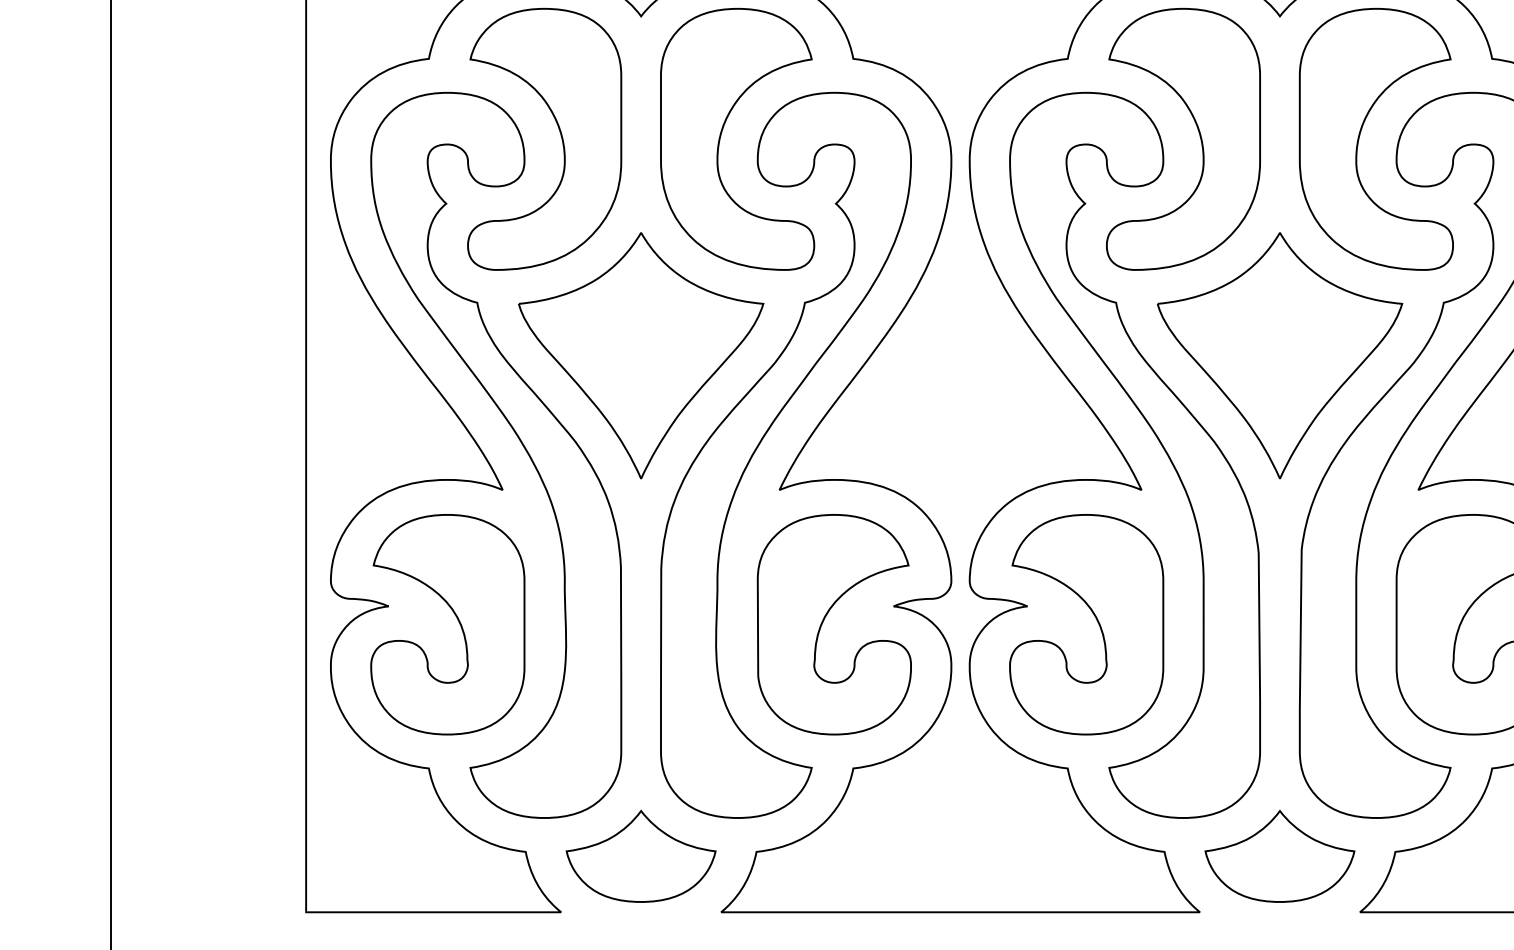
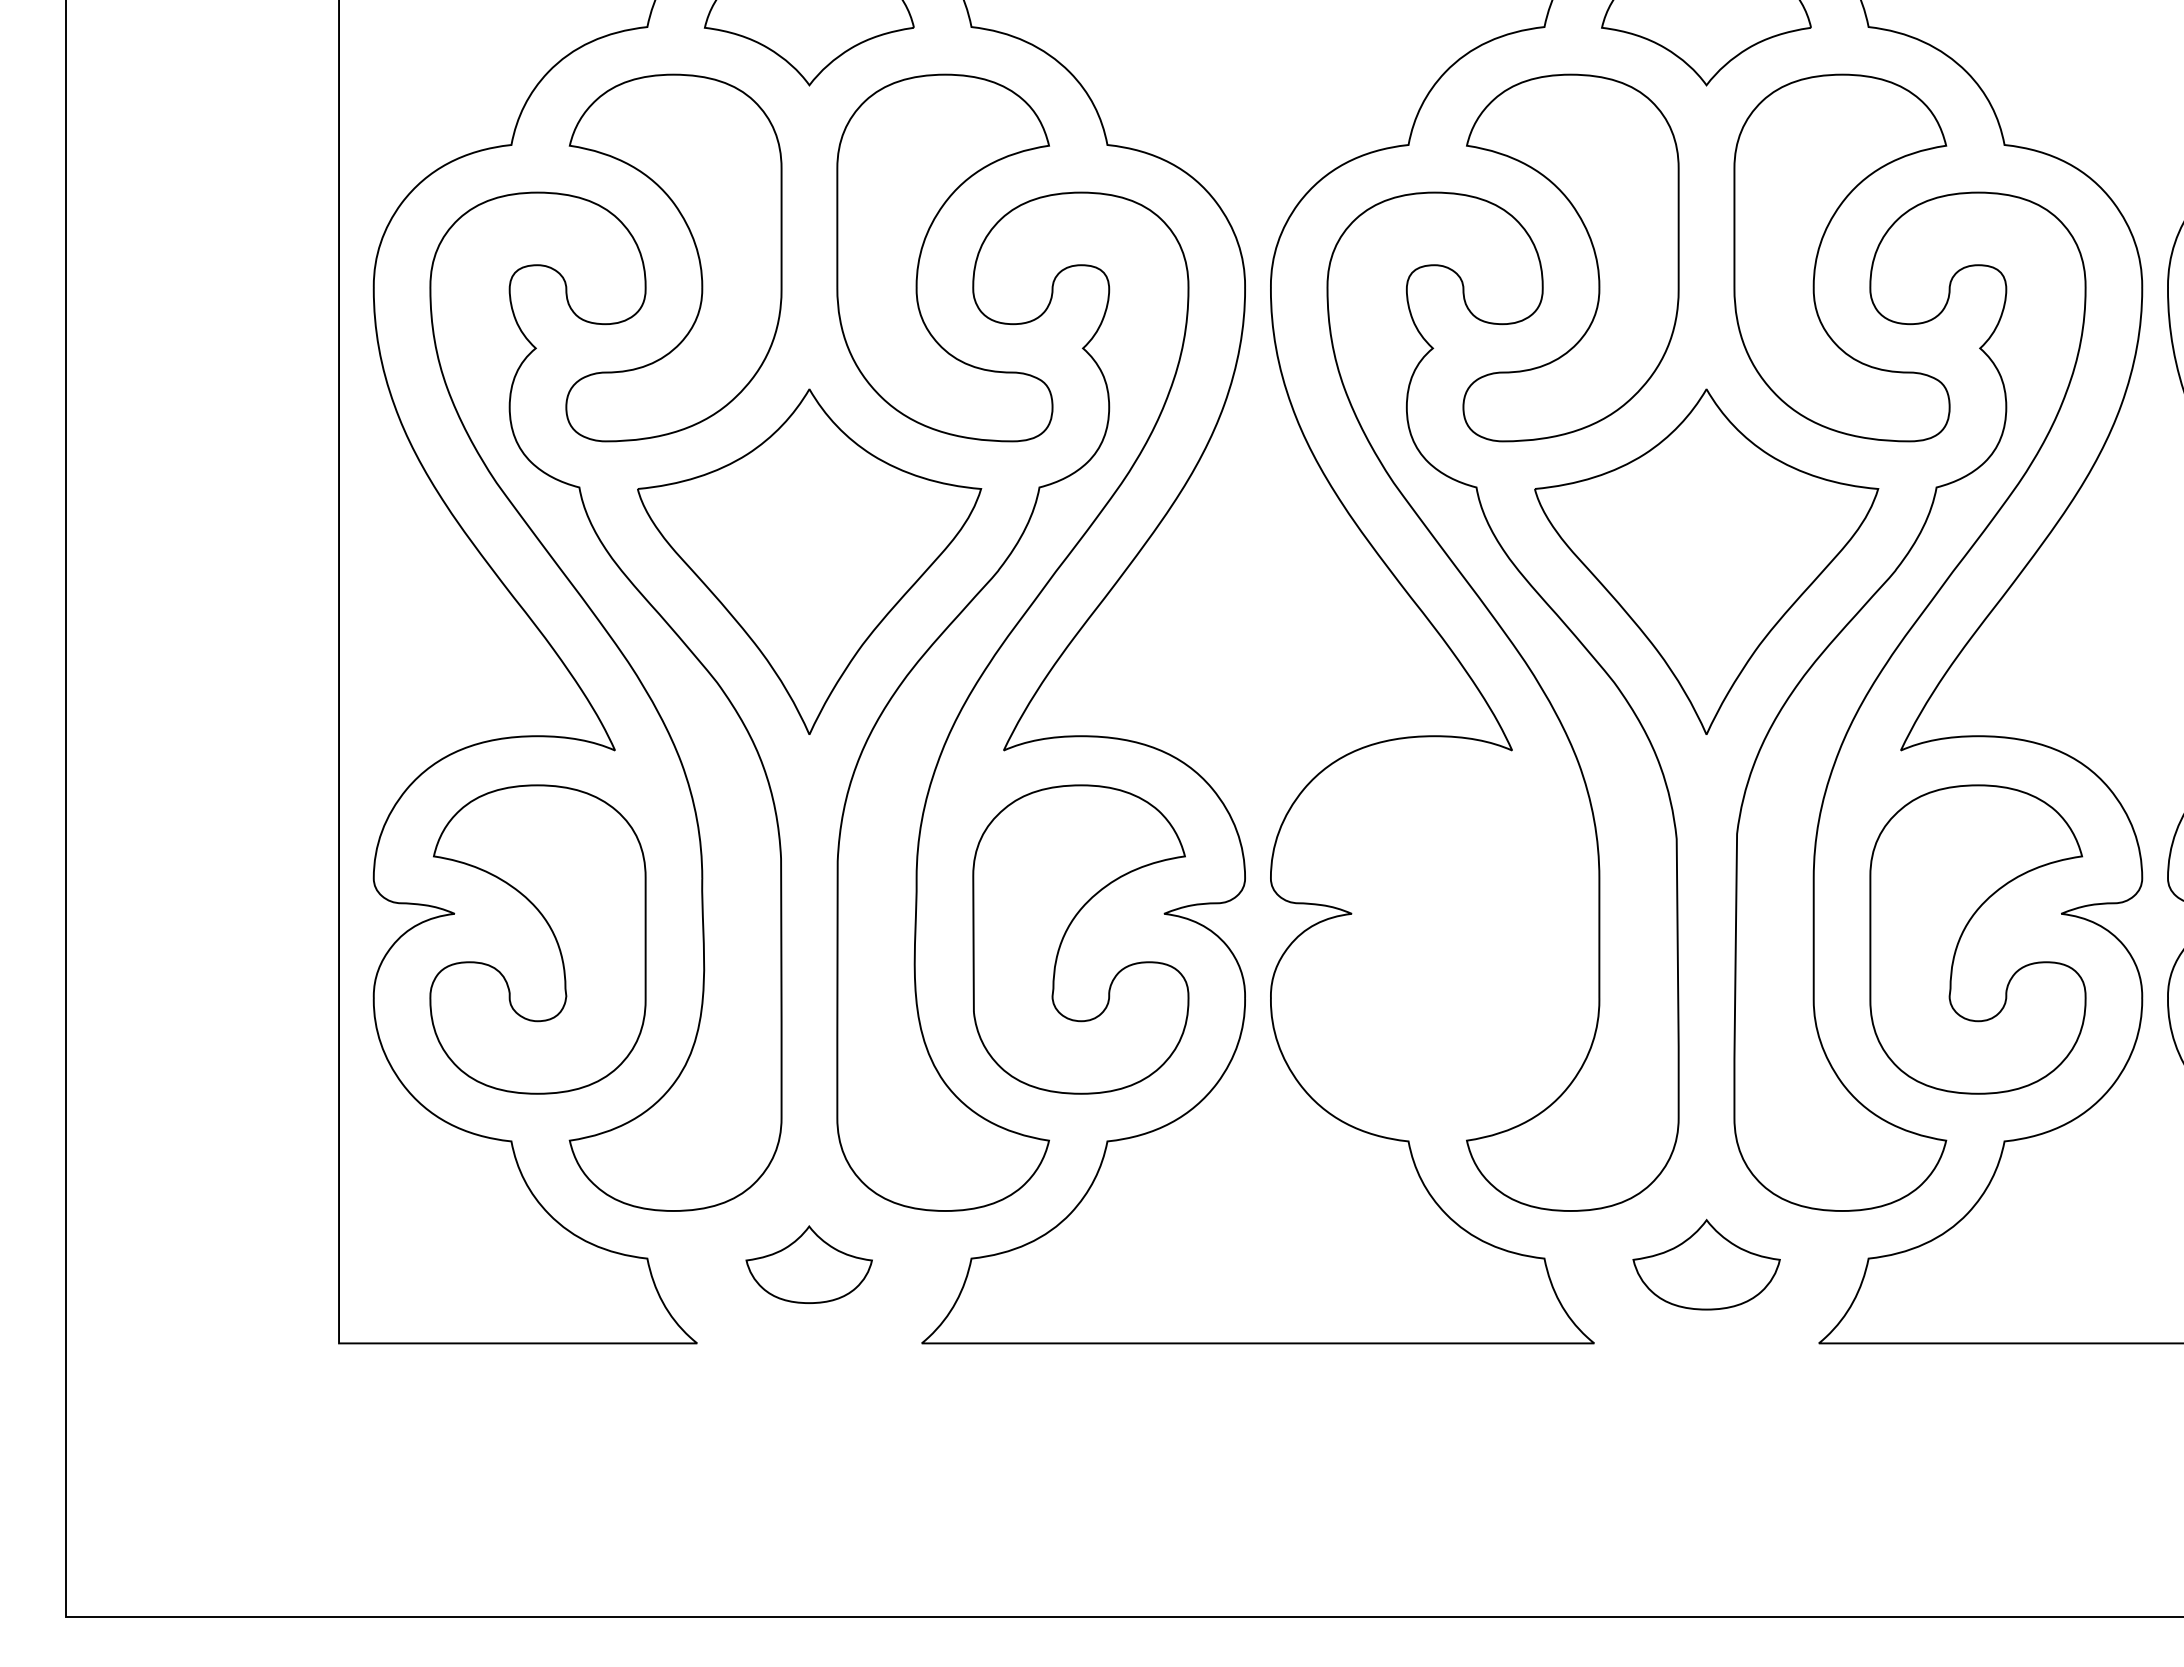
part: (1096, 618) -> (1448, 931), removed
part: (640, 856) -> (808, 1264), size x0.6
part: (1279, 856) -> (1706, 1264), size x0.7

